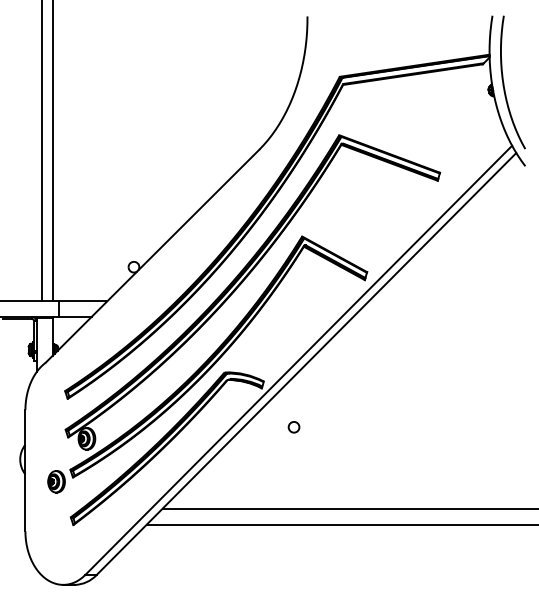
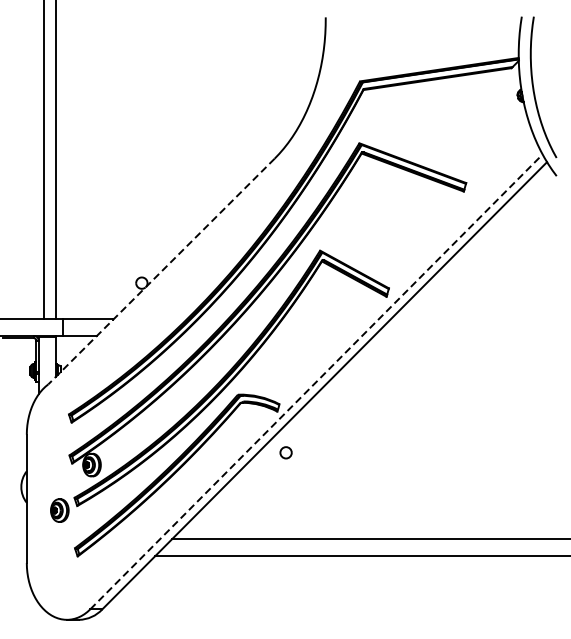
line: (152, 256) -> (161, 271), solid -> dashed
line: (298, 360) -> (316, 382), solid -> dashed
circle: (293, 427) -> (285, 453), moved

